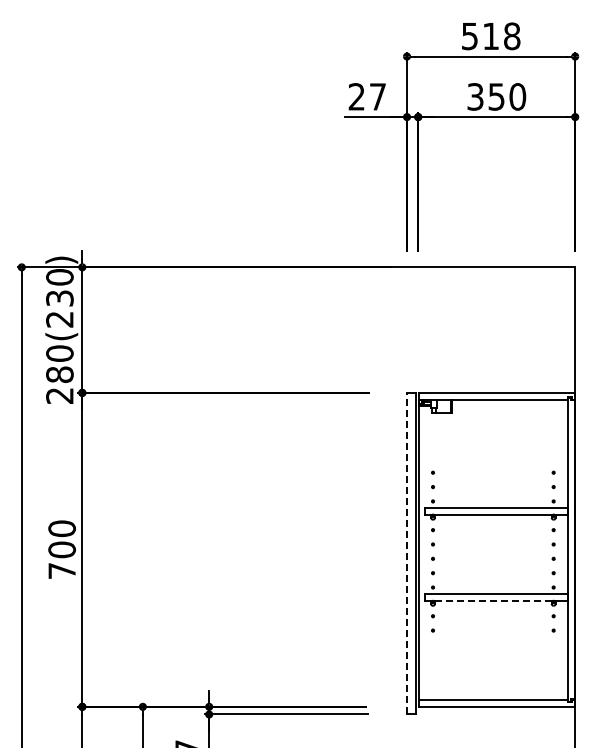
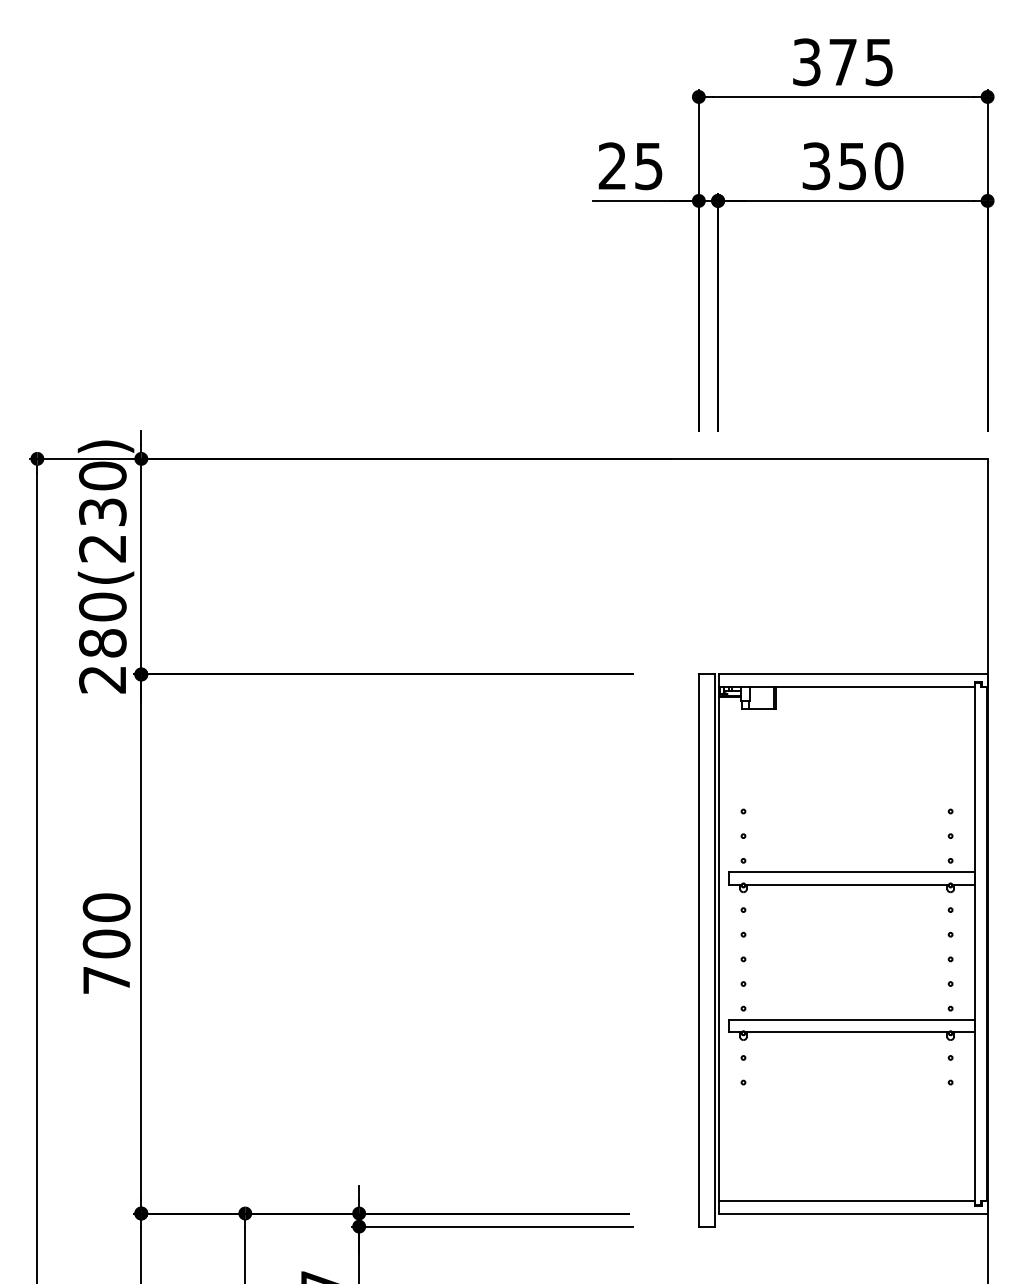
text: (491, 36) -> (843, 62), 518 -> 375
text: (377, 96) -> (648, 165), 27 -> 25
line: (407, 553) -> (699, 950), dashed -> solid
line: (493, 601) -> (847, 1032), dashed -> solid

